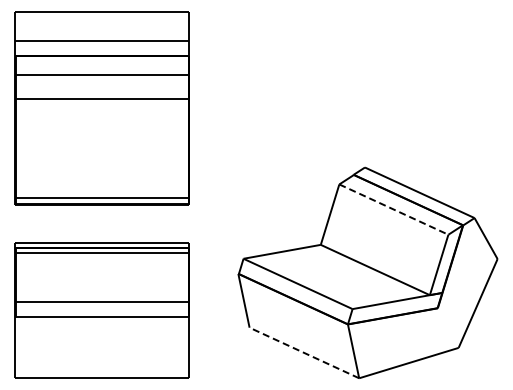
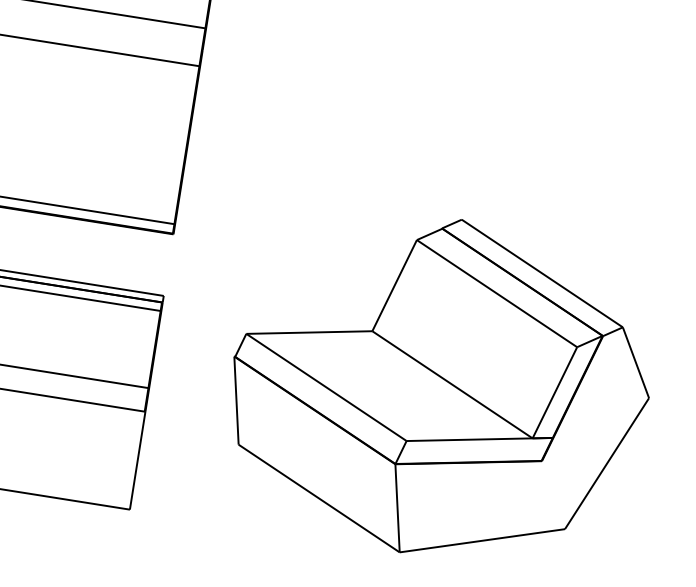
line: (394, 209) -> (498, 293), dashed -> solid
line: (303, 352) -> (317, 497), dashed -> solid

